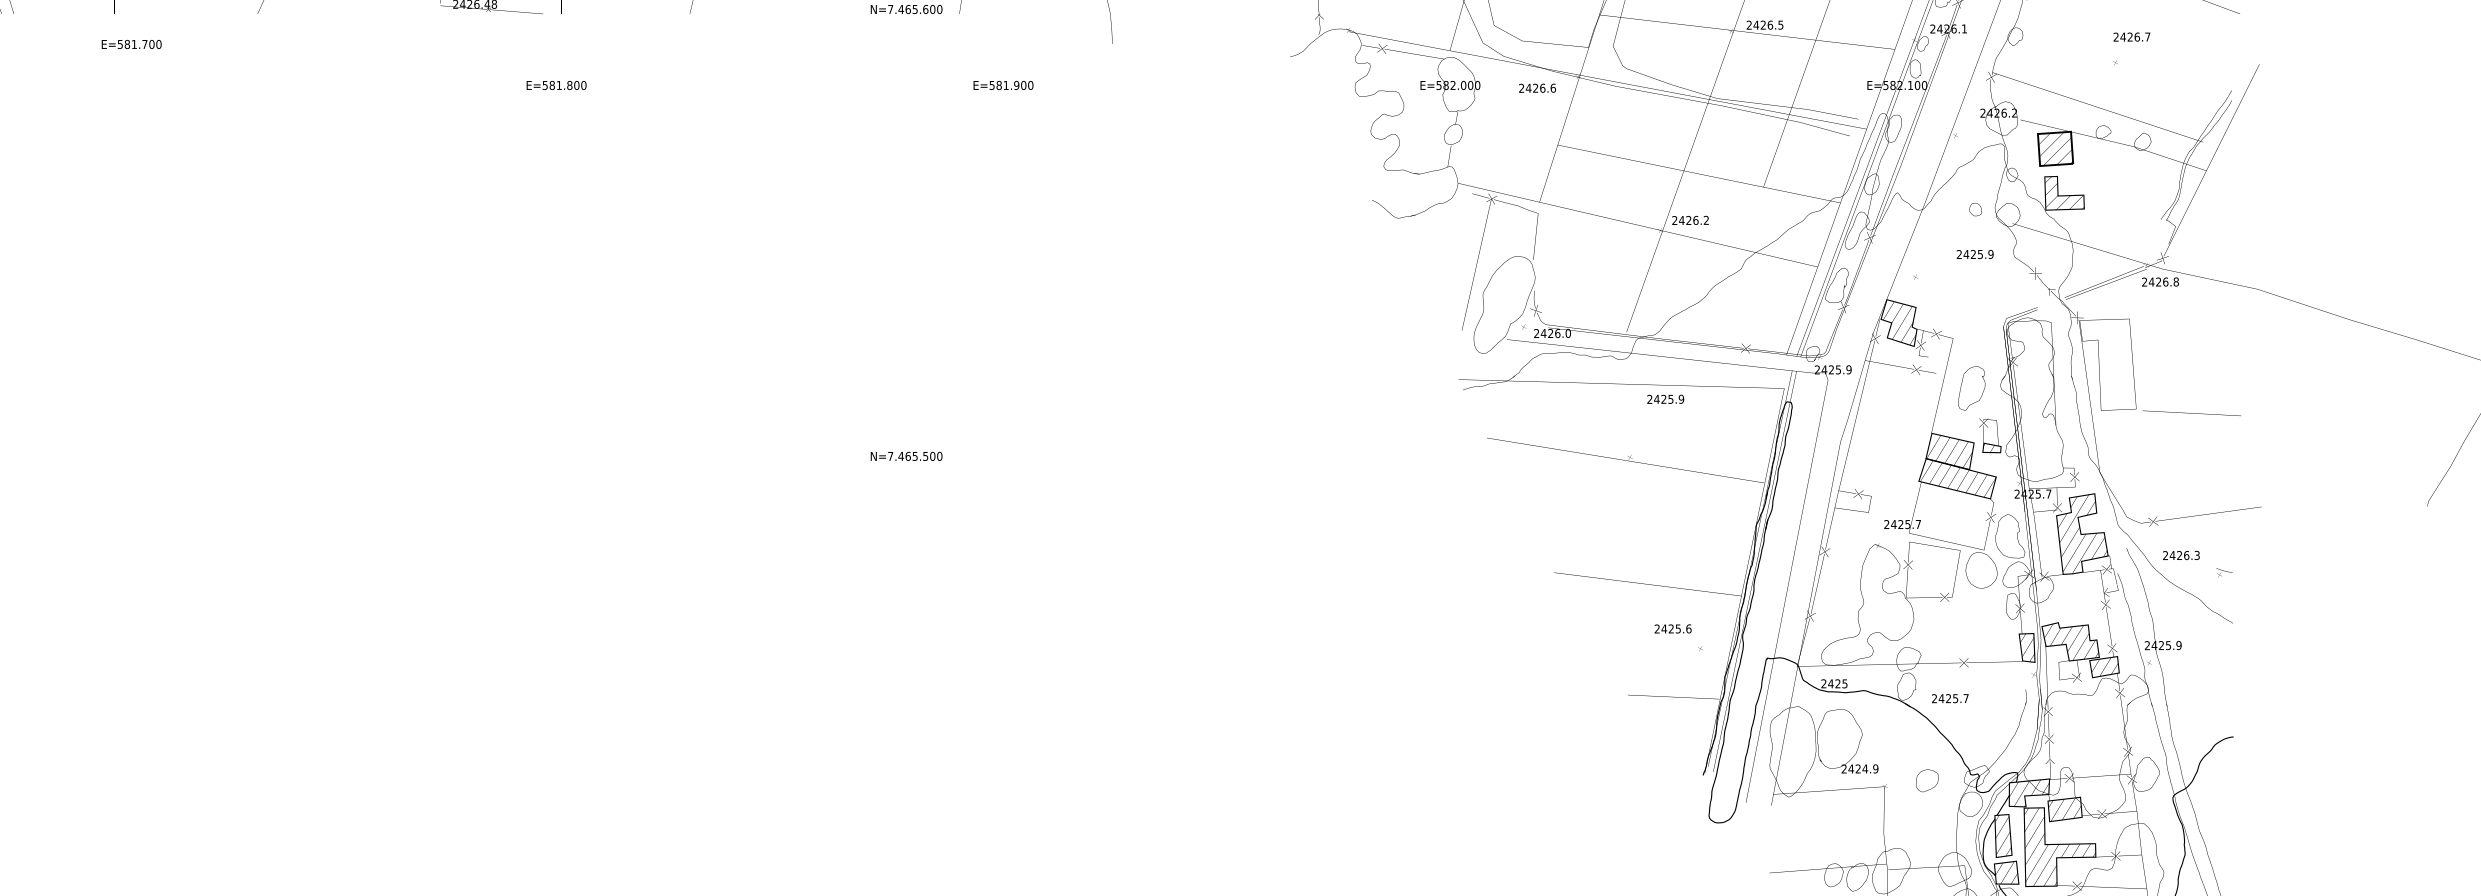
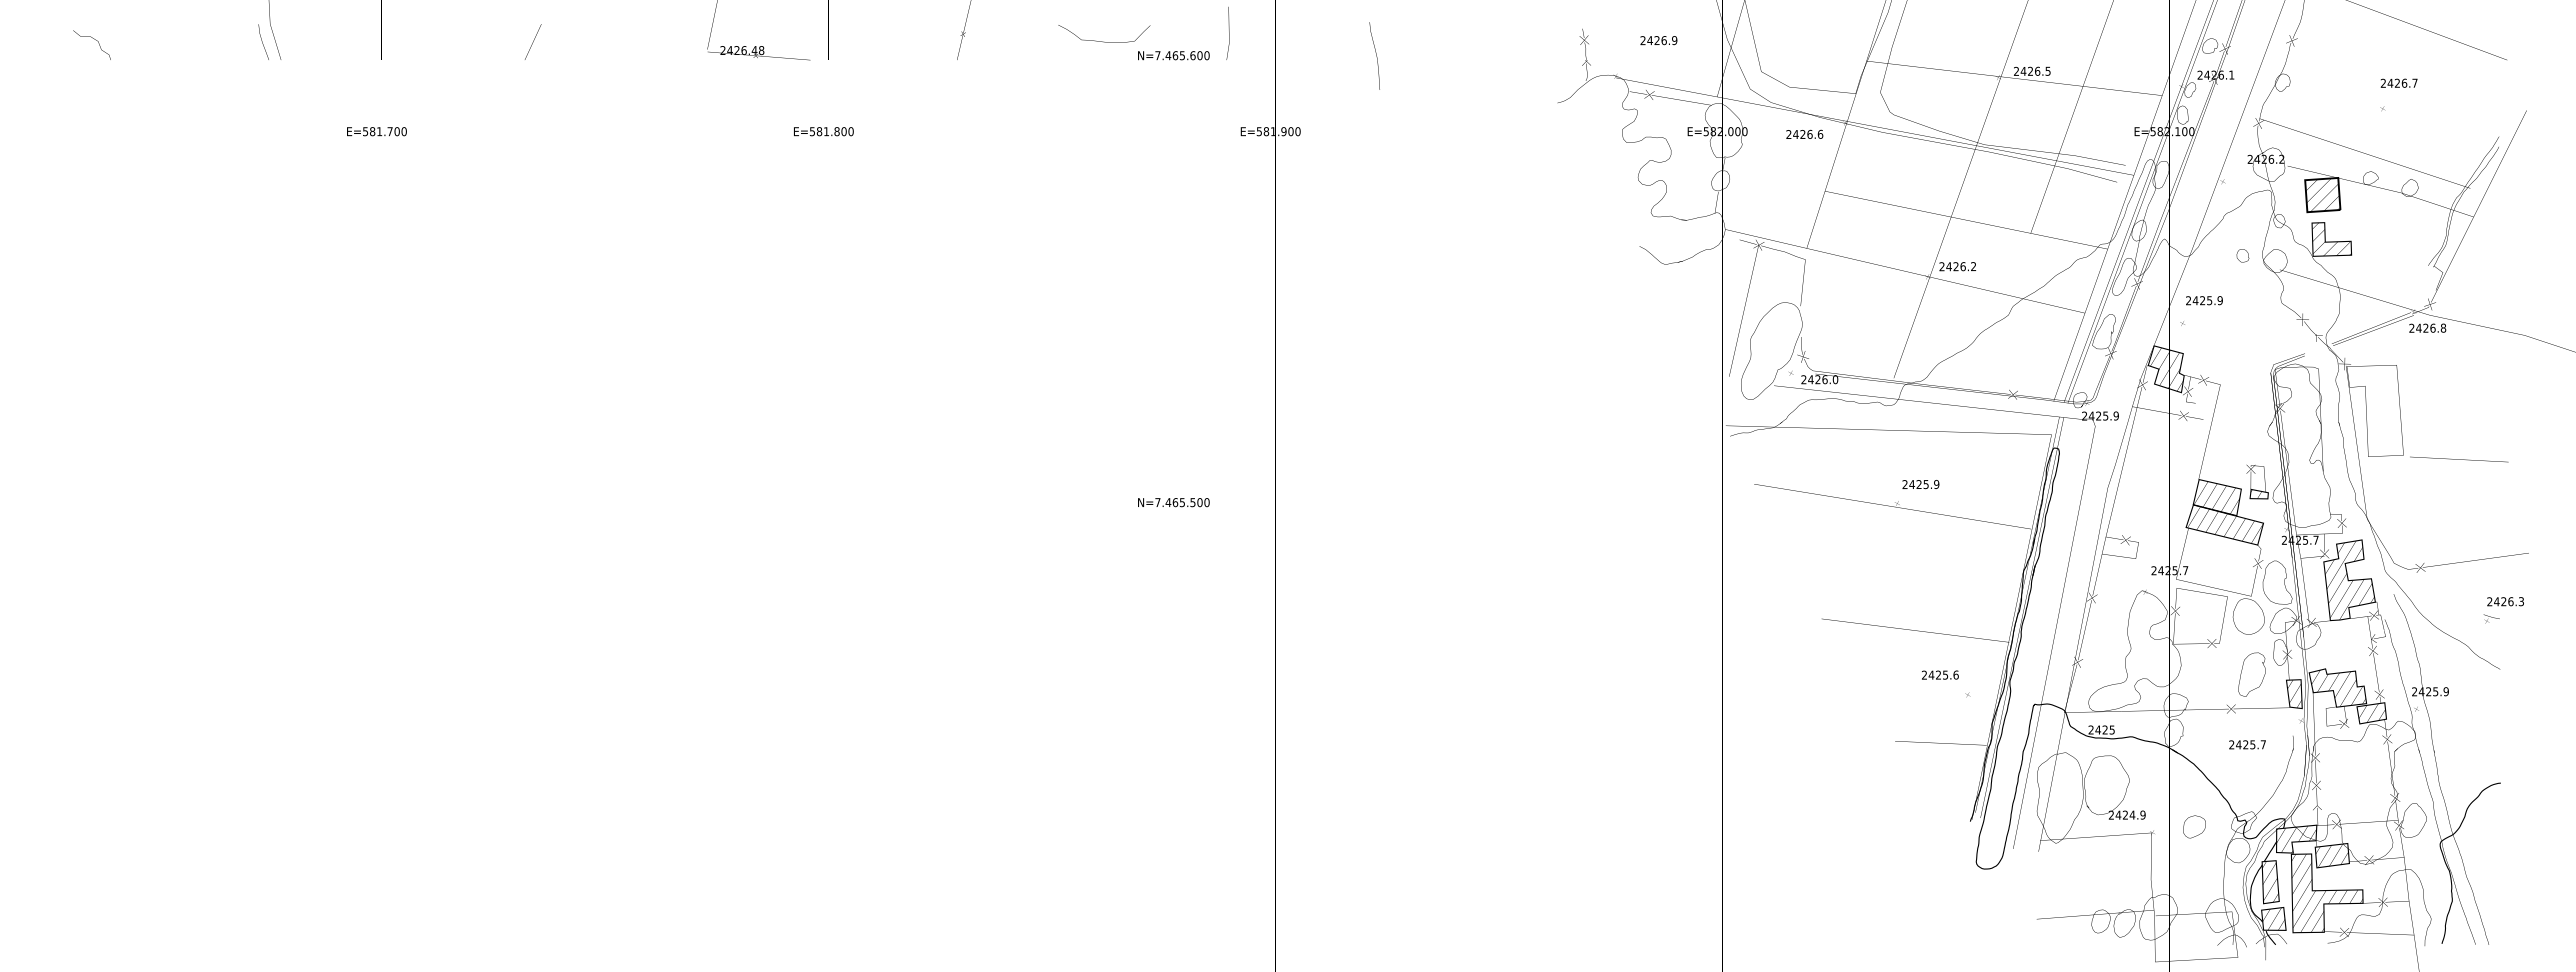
text: (131, 44) -> (376, 131), moved
text: (1975, 254) -> (2204, 300), moved
part: (1971, 388) -> (2251, 674), moved
text: (1665, 399) -> (1920, 484), moved
text: (2181, 555) -> (2505, 601), moved
text: (1950, 698) -> (2247, 744), moved

